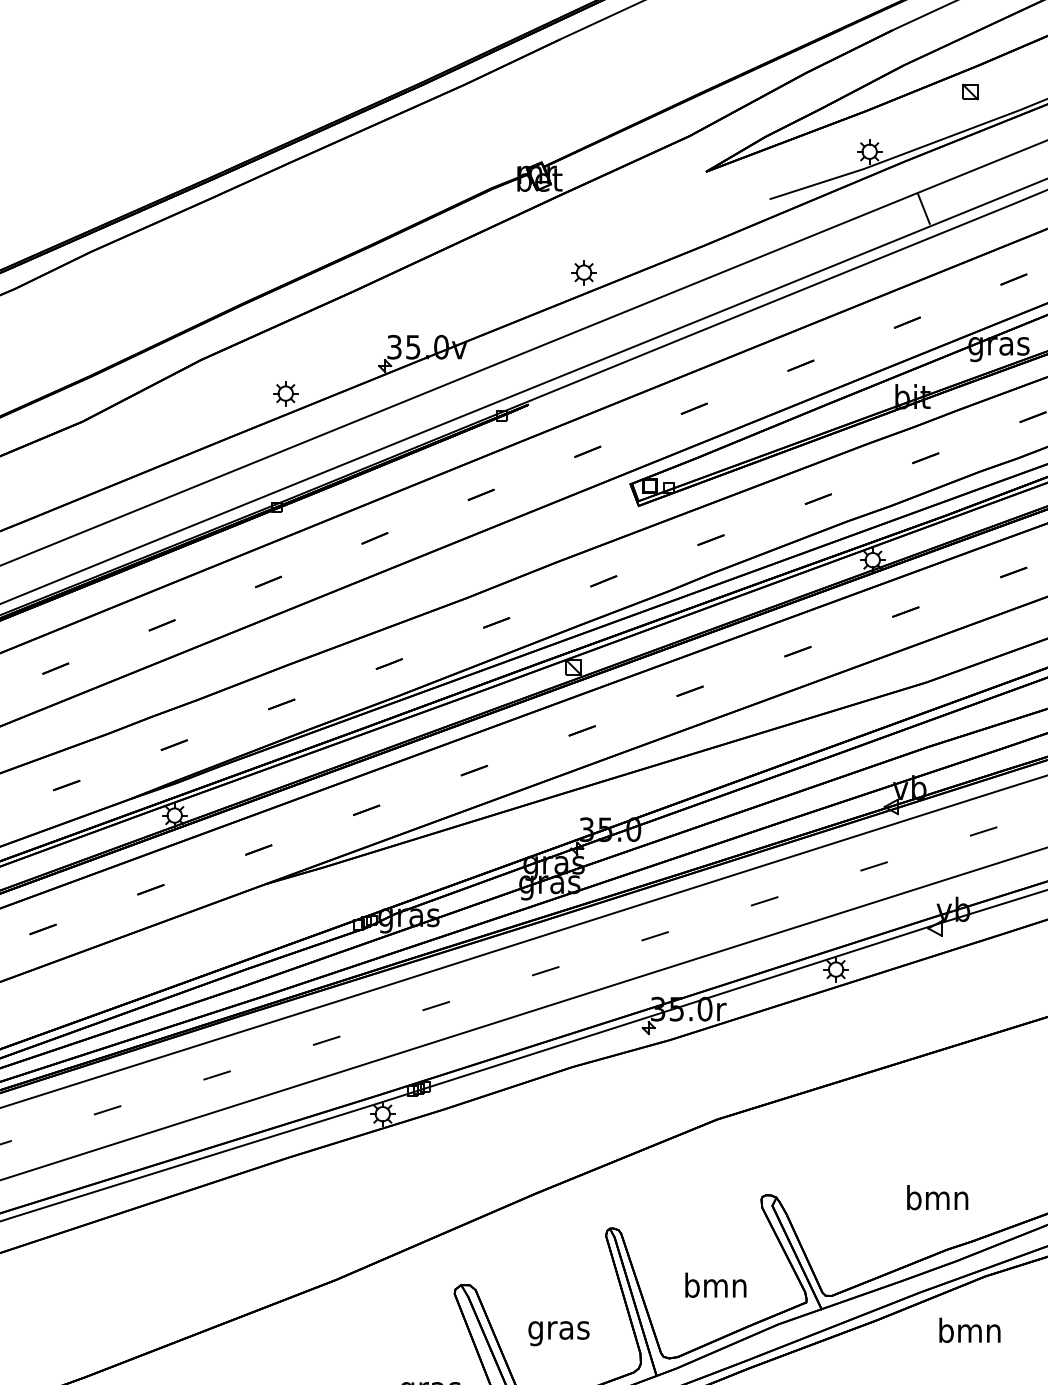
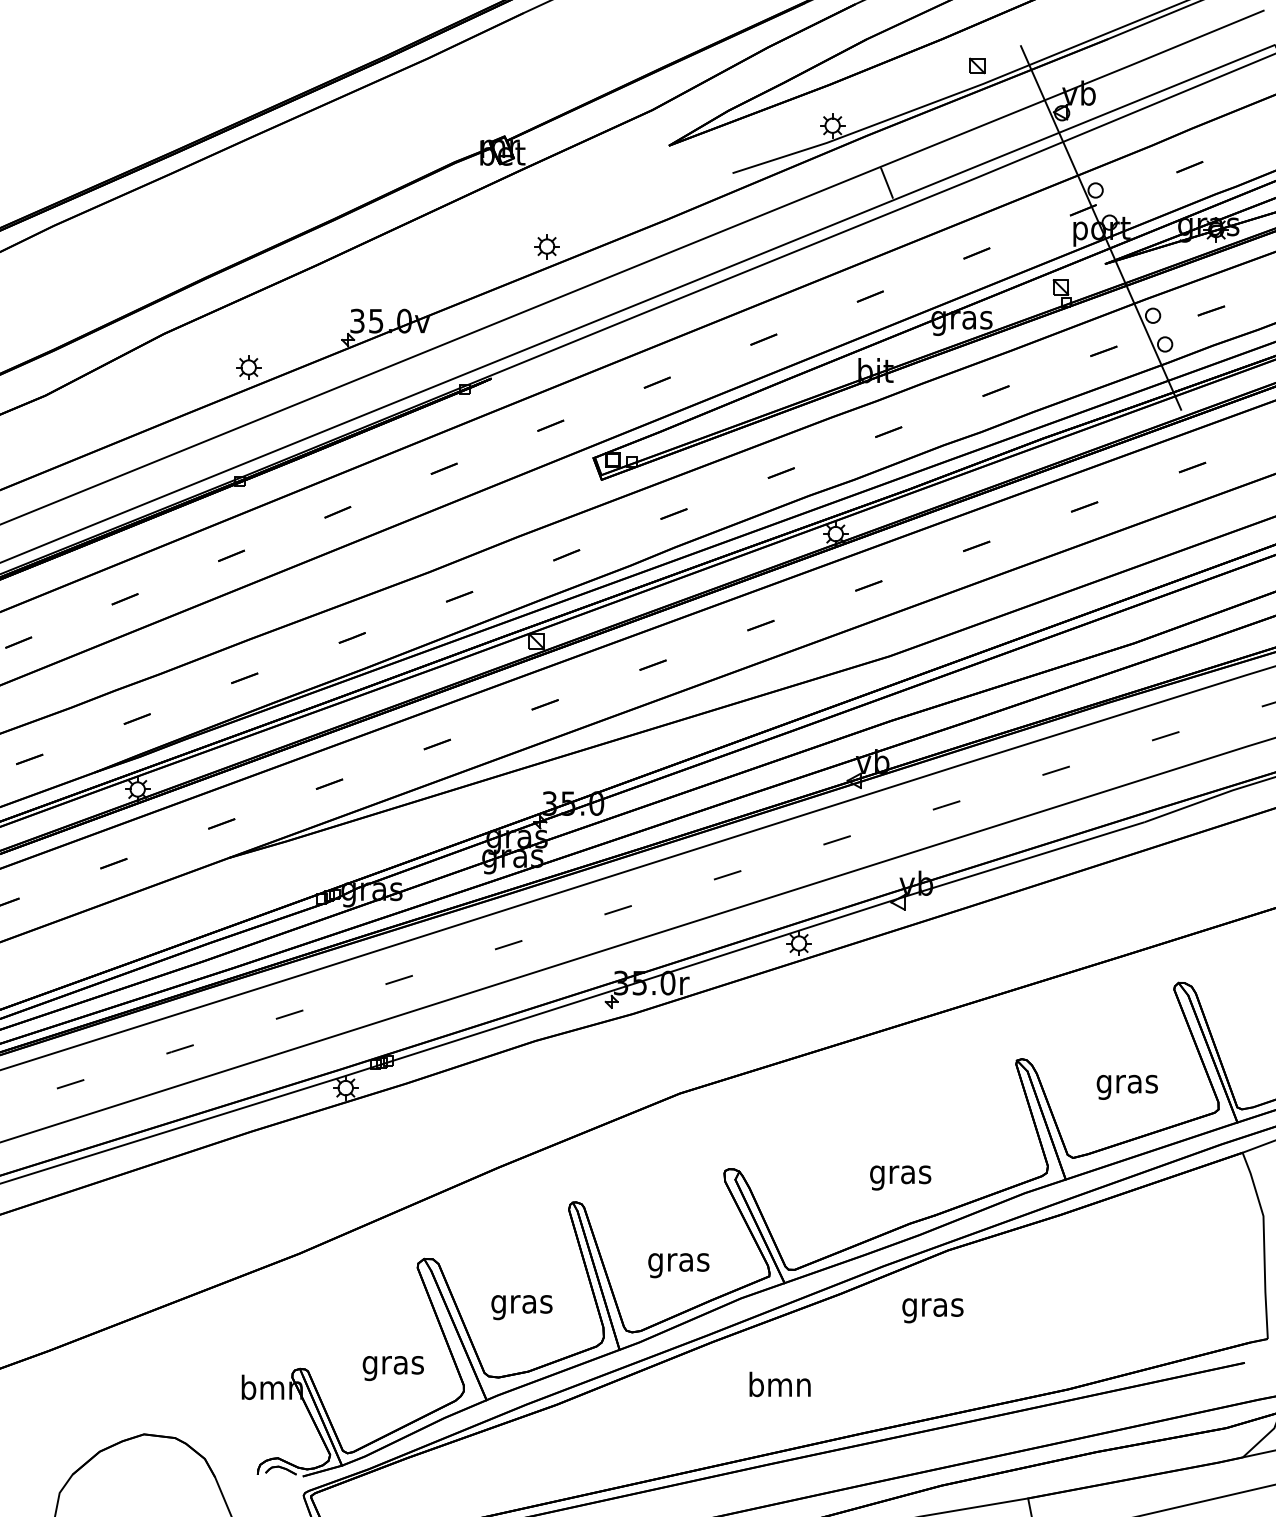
part: (970, 91) -> (977, 65), moved
text: (937, 1200) -> (900, 1174), bmn -> gras
text: (715, 1288) -> (678, 1262), bmn -> gras
text: (969, 1333) -> (932, 1307), bmn -> gras

